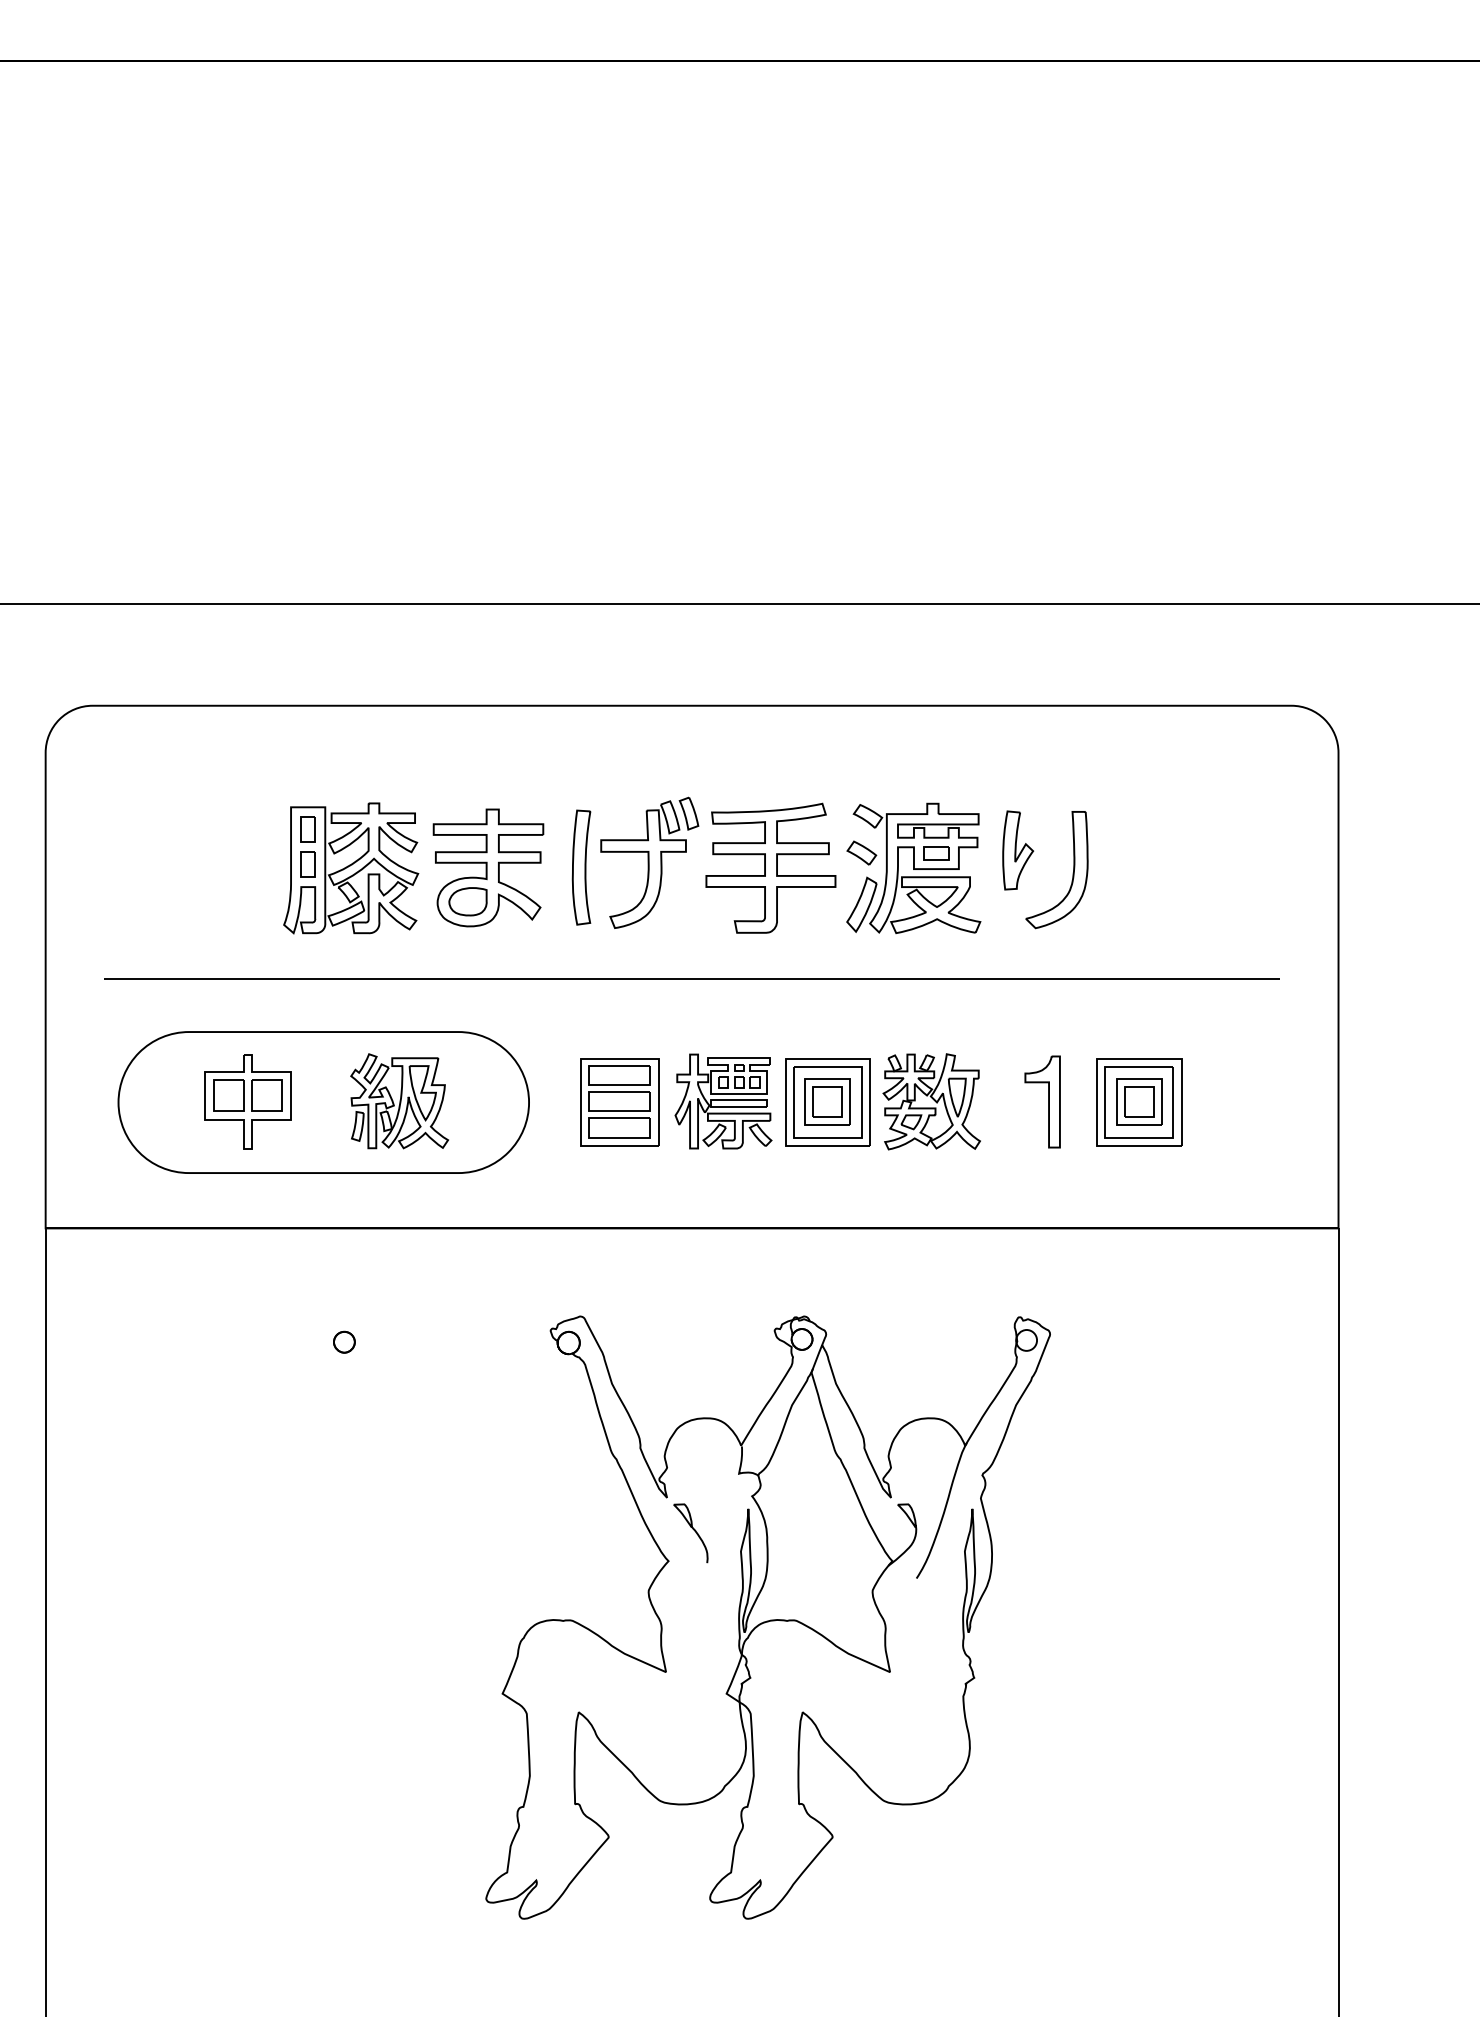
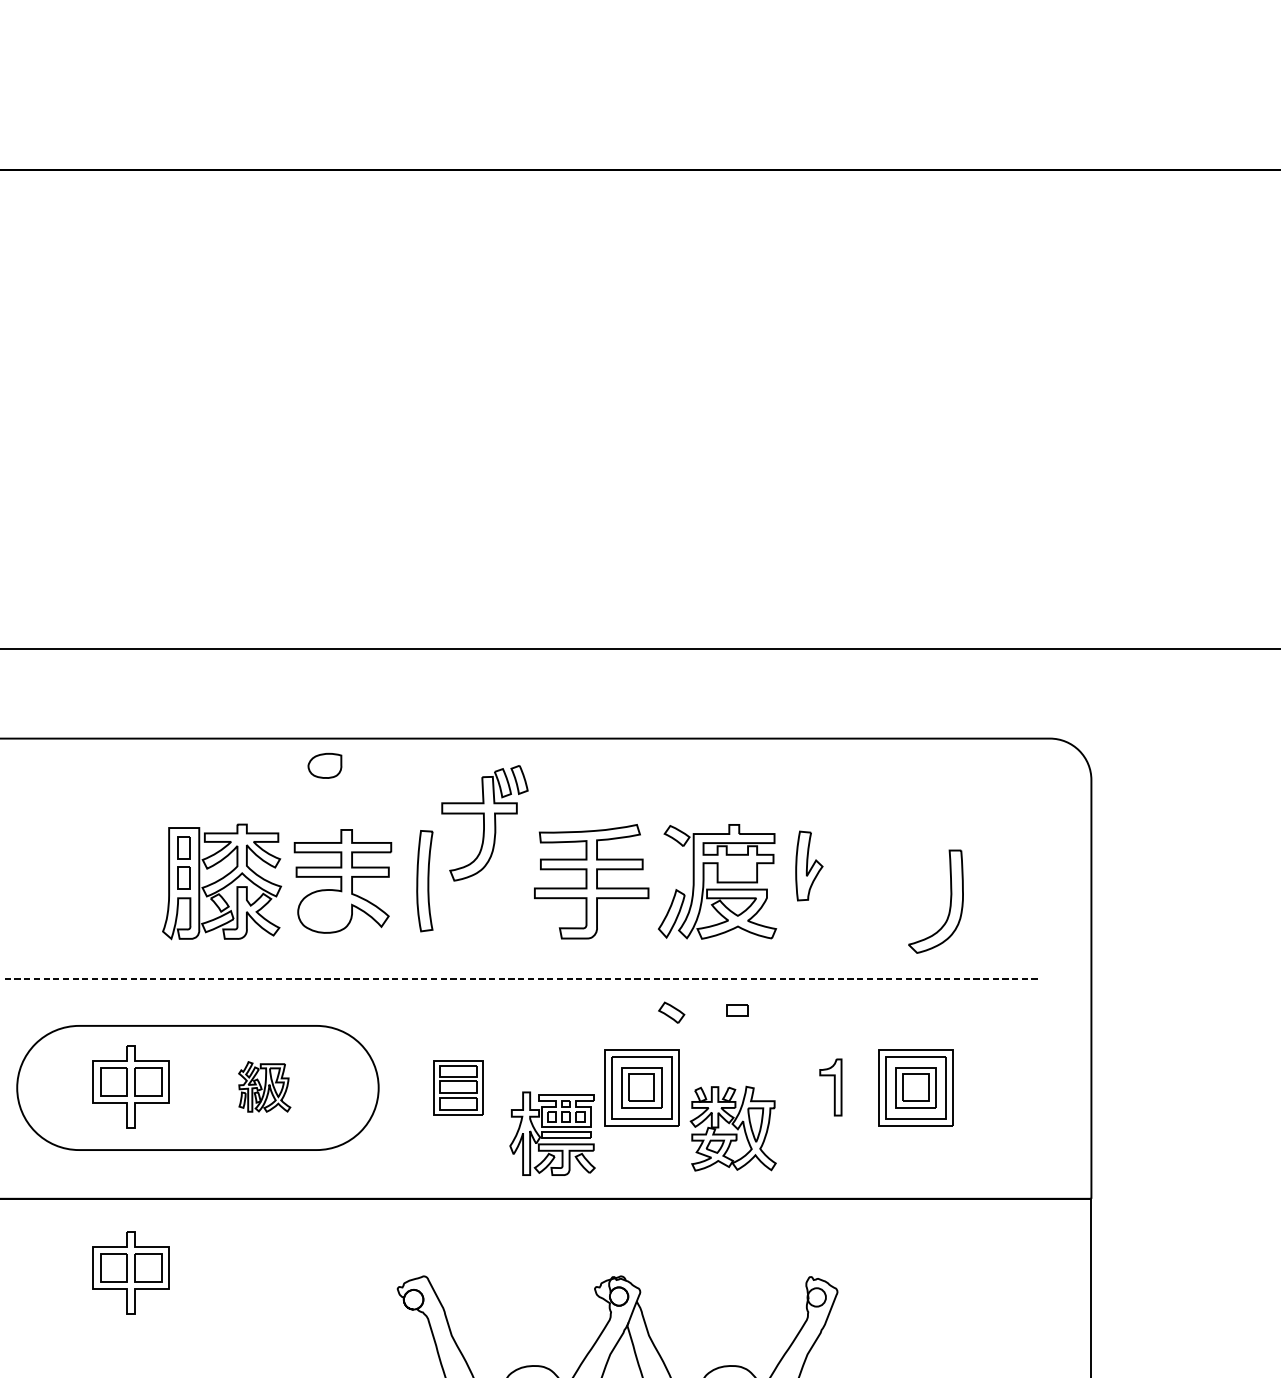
part: (861, 852) -> (671, 1012), moved
part: (936, 853) -> (737, 1010), moved
part: (649, 862) -> (484, 822), moved
part: (1072, 873) -> (949, 904), moved
part: (467, 901) -> (324, 765), moved
line: (692, 979) -> (522, 979), solid -> dashed
part: (399, 1101) -> (264, 1087), size x0.6
part: (723, 1101) -> (552, 1133), moved
part: (931, 1101) -> (733, 1128), moved
part: (1042, 1101) -> (830, 1087), size x0.7
part: (619, 1102) -> (458, 1087), size x0.7
part: (247, 1312) -> (130, 1272), added
part: (344, 1341) -> (216, 1298), removed

